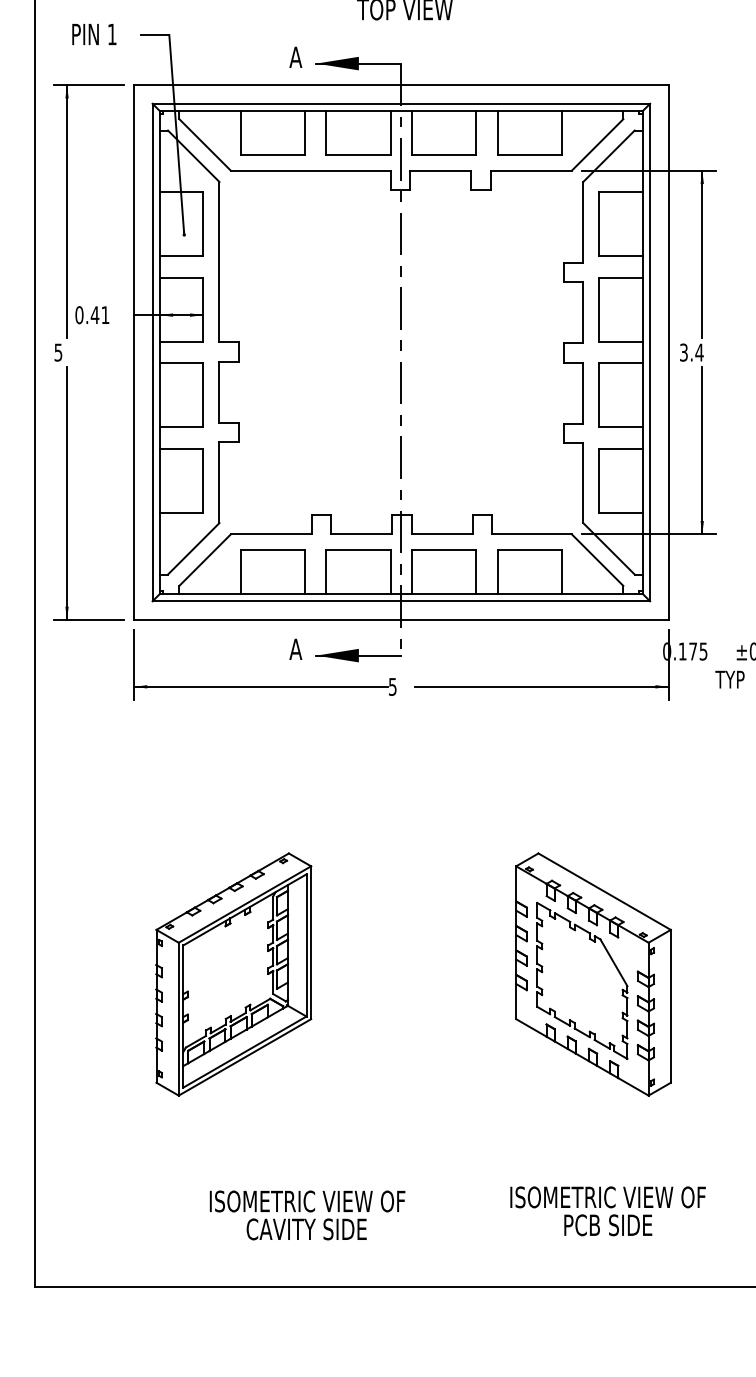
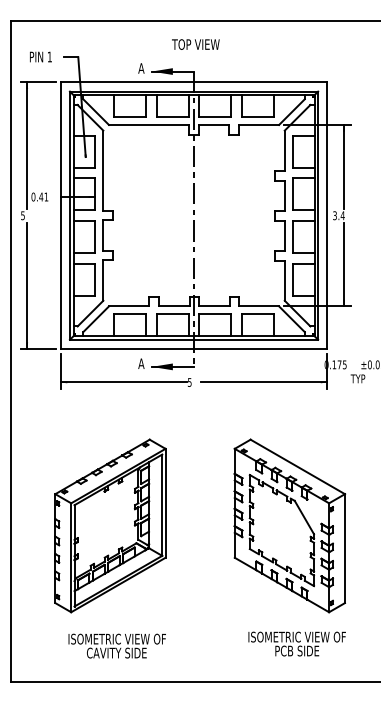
part: (233, 973) -> (110, 525), size x1.43
part: (592, 973) -> (289, 525), size x1.43
text: (306, 1214) -> (116, 645), moved

